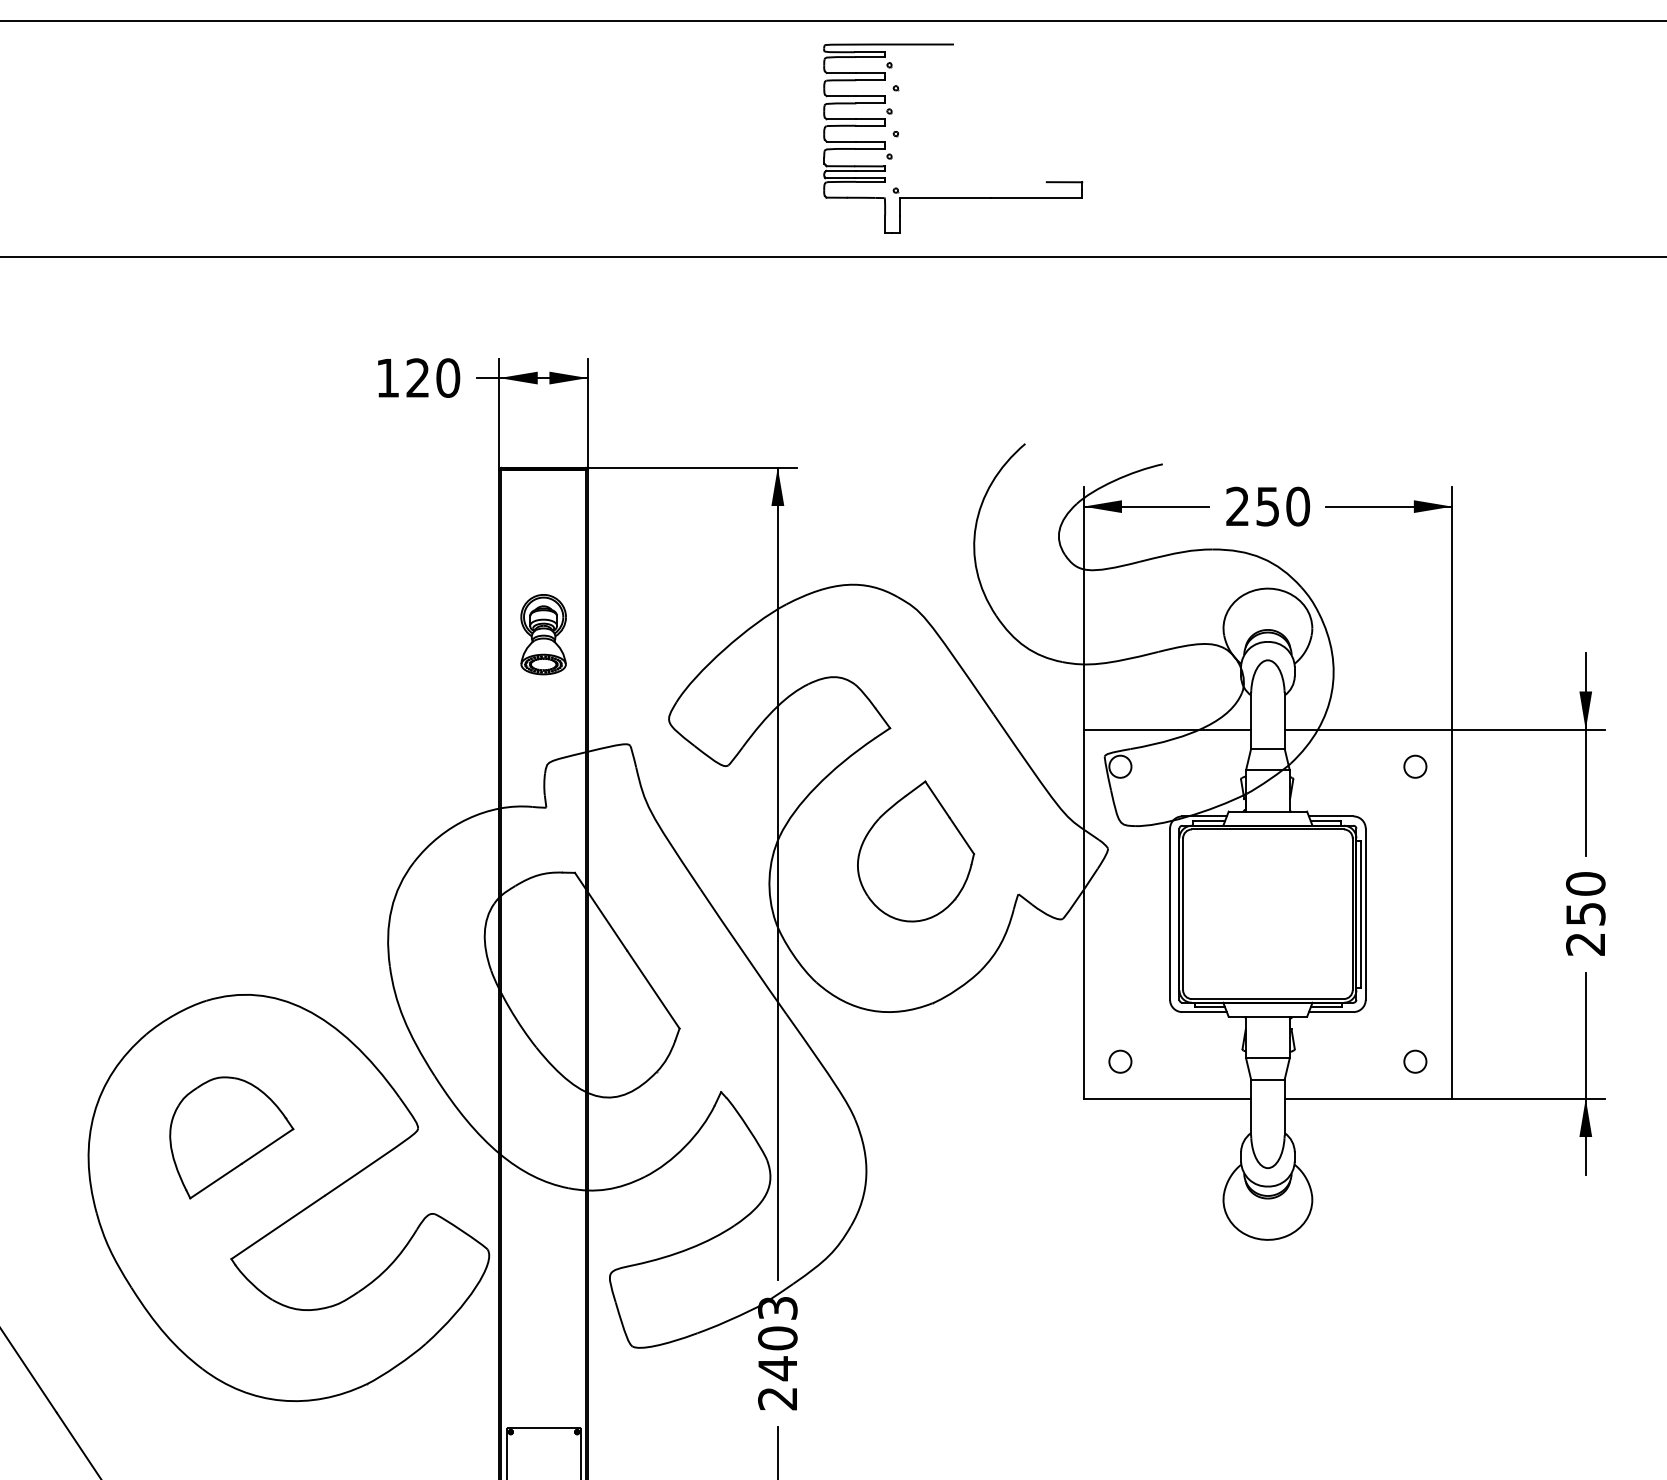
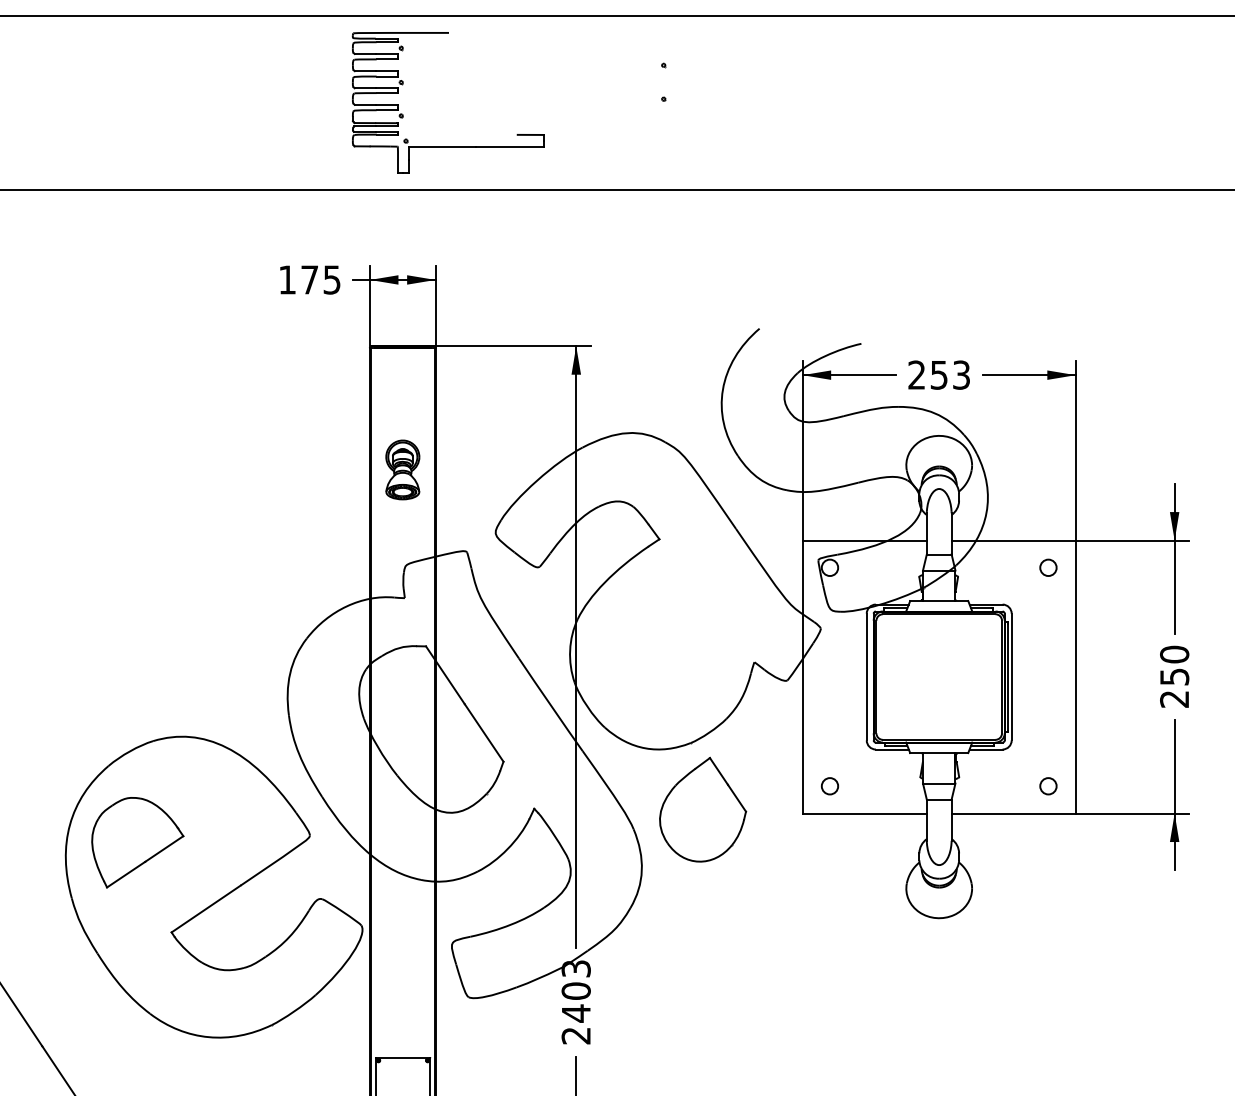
part: (953, 197) -> (448, 146), moved
text: (433, 377) -> (321, 279), 120 -> 175
text: (1298, 506) -> (961, 375), 250 -> 253
part: (916, 851) -> (703, 809), moved
part: (231, 1137) -> (137, 842), moved

